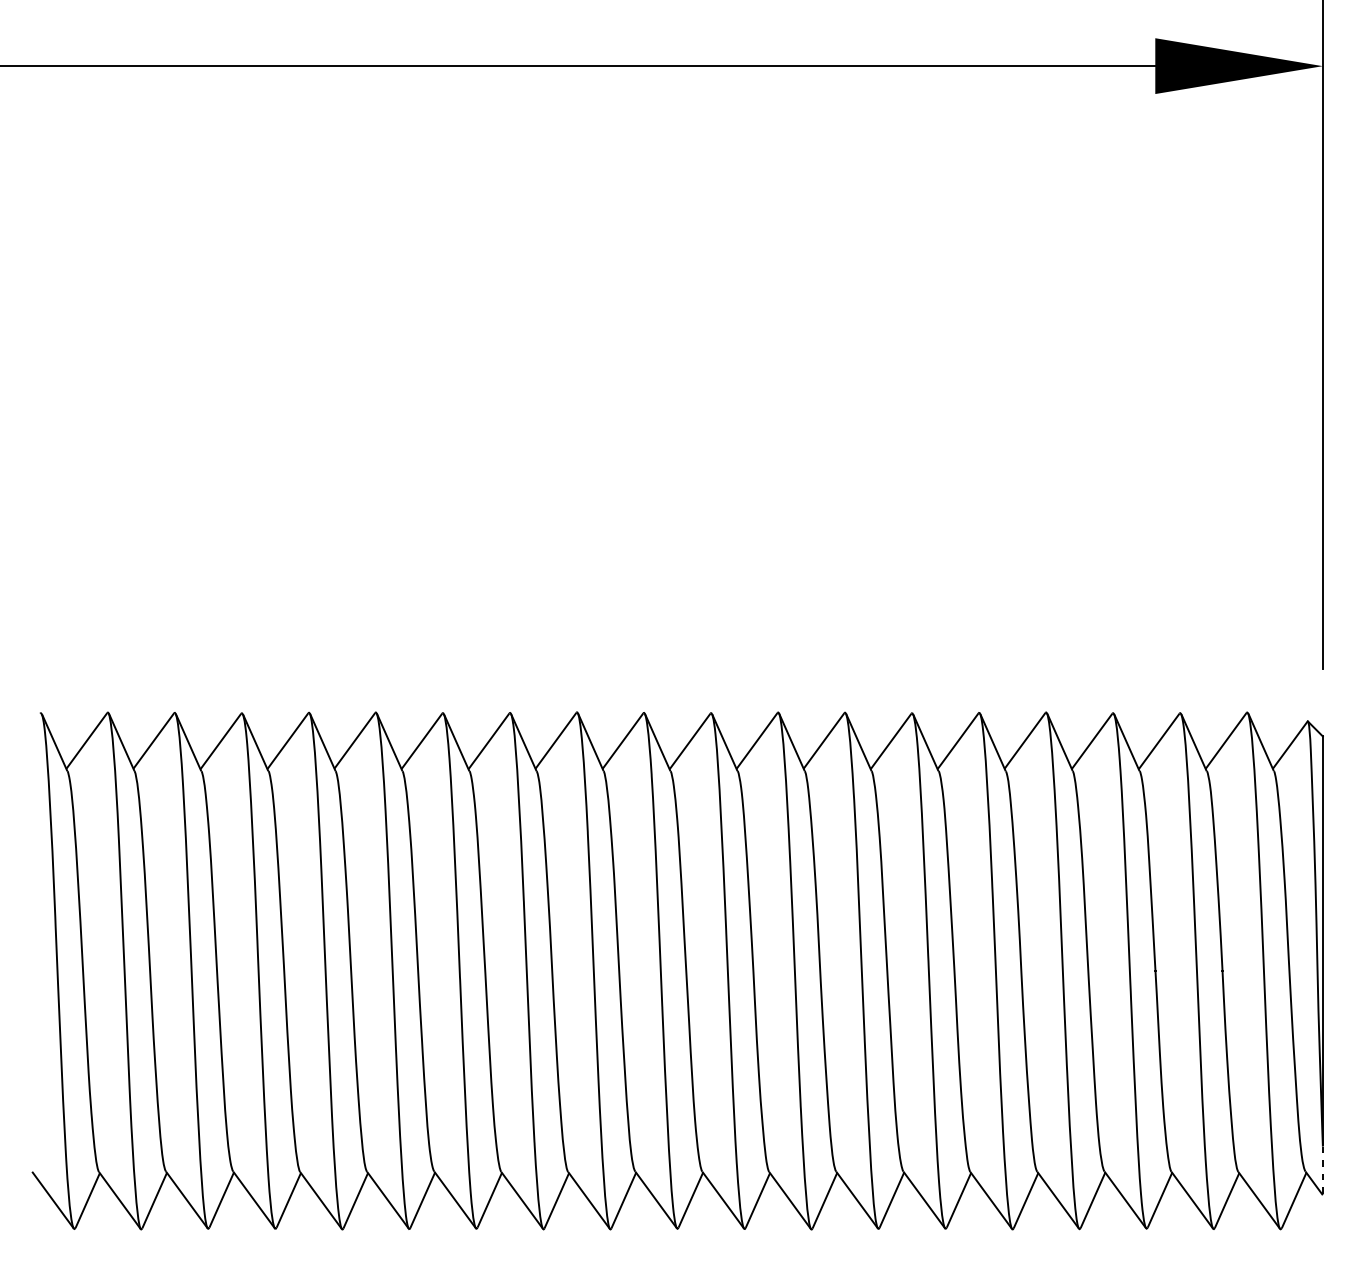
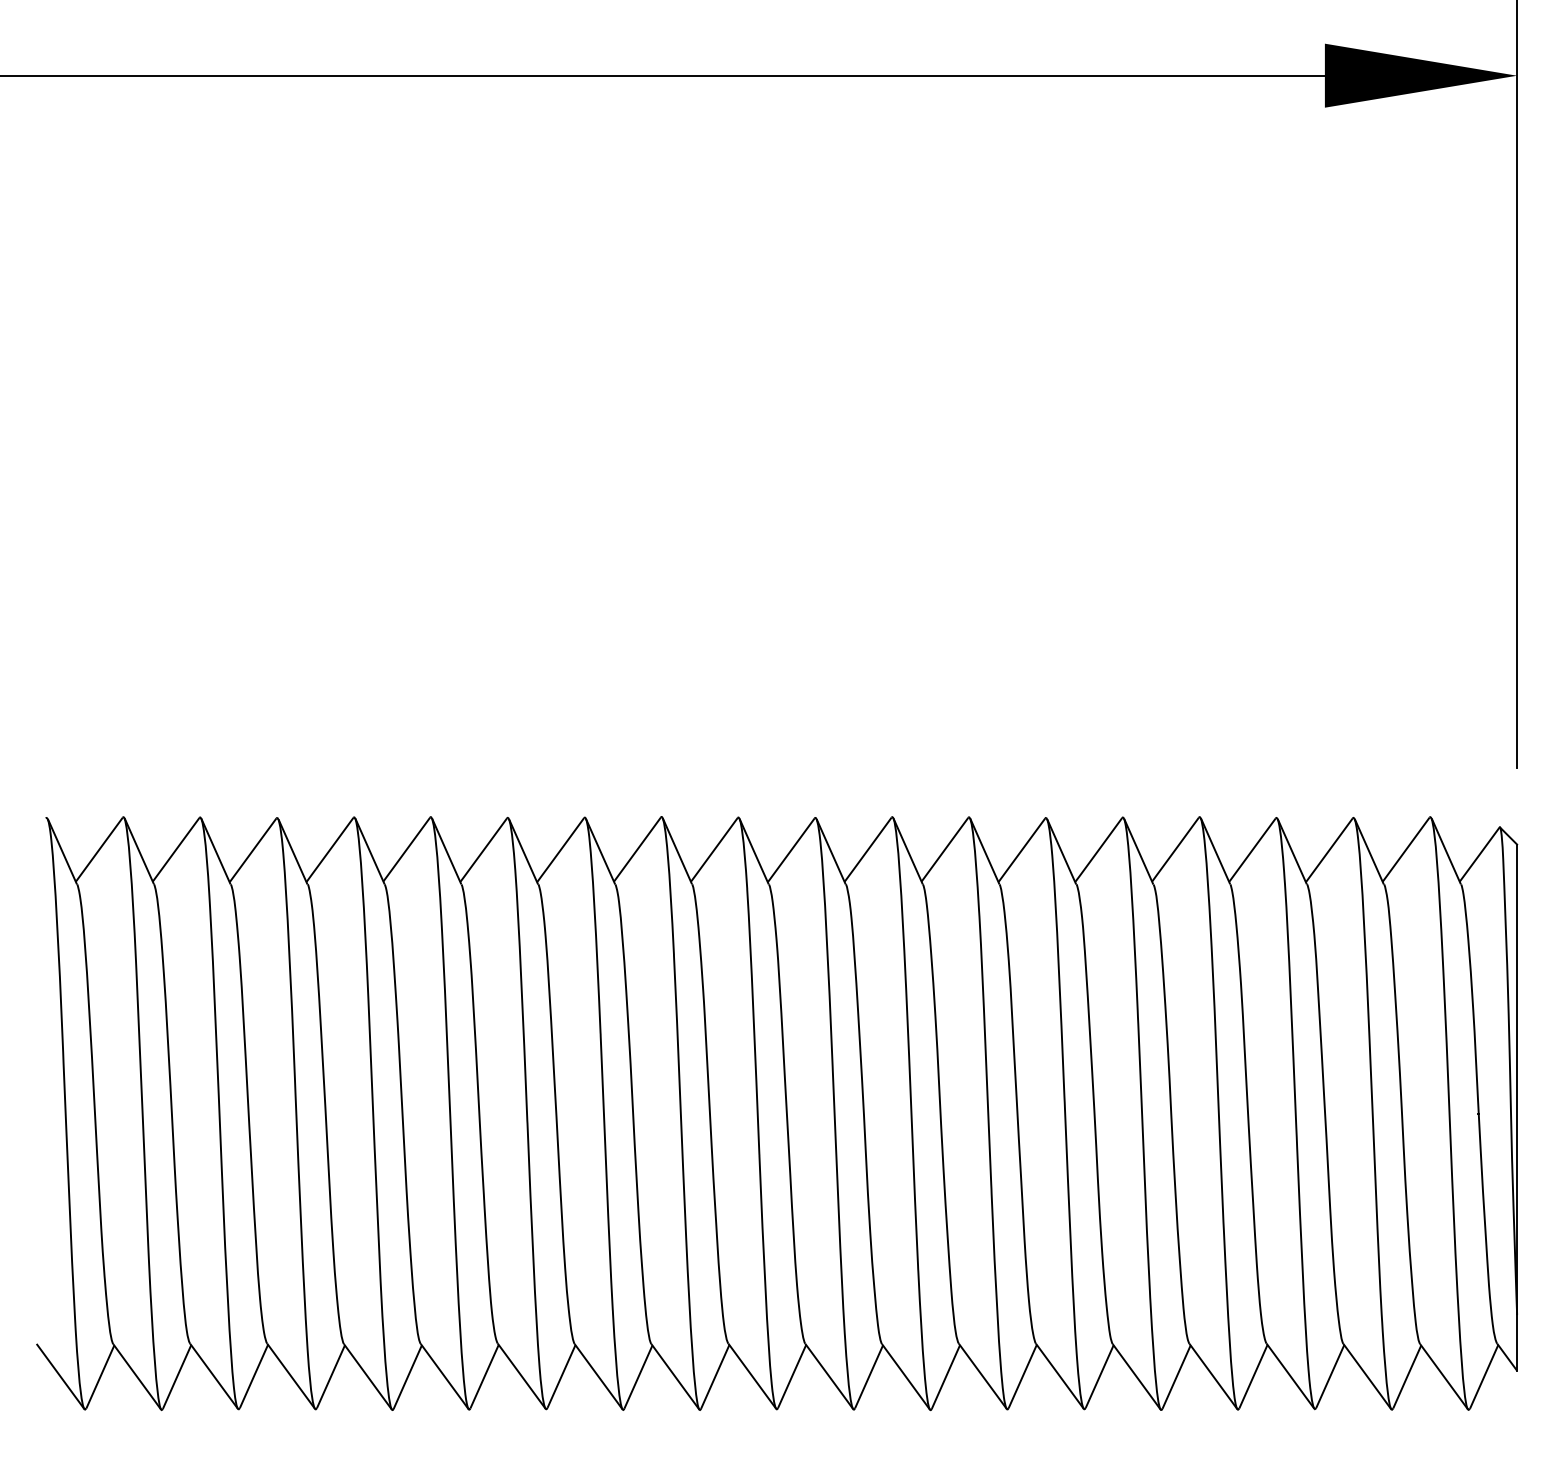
line: (1323, 1170) -> (1517, 1342), dashed -> solid

